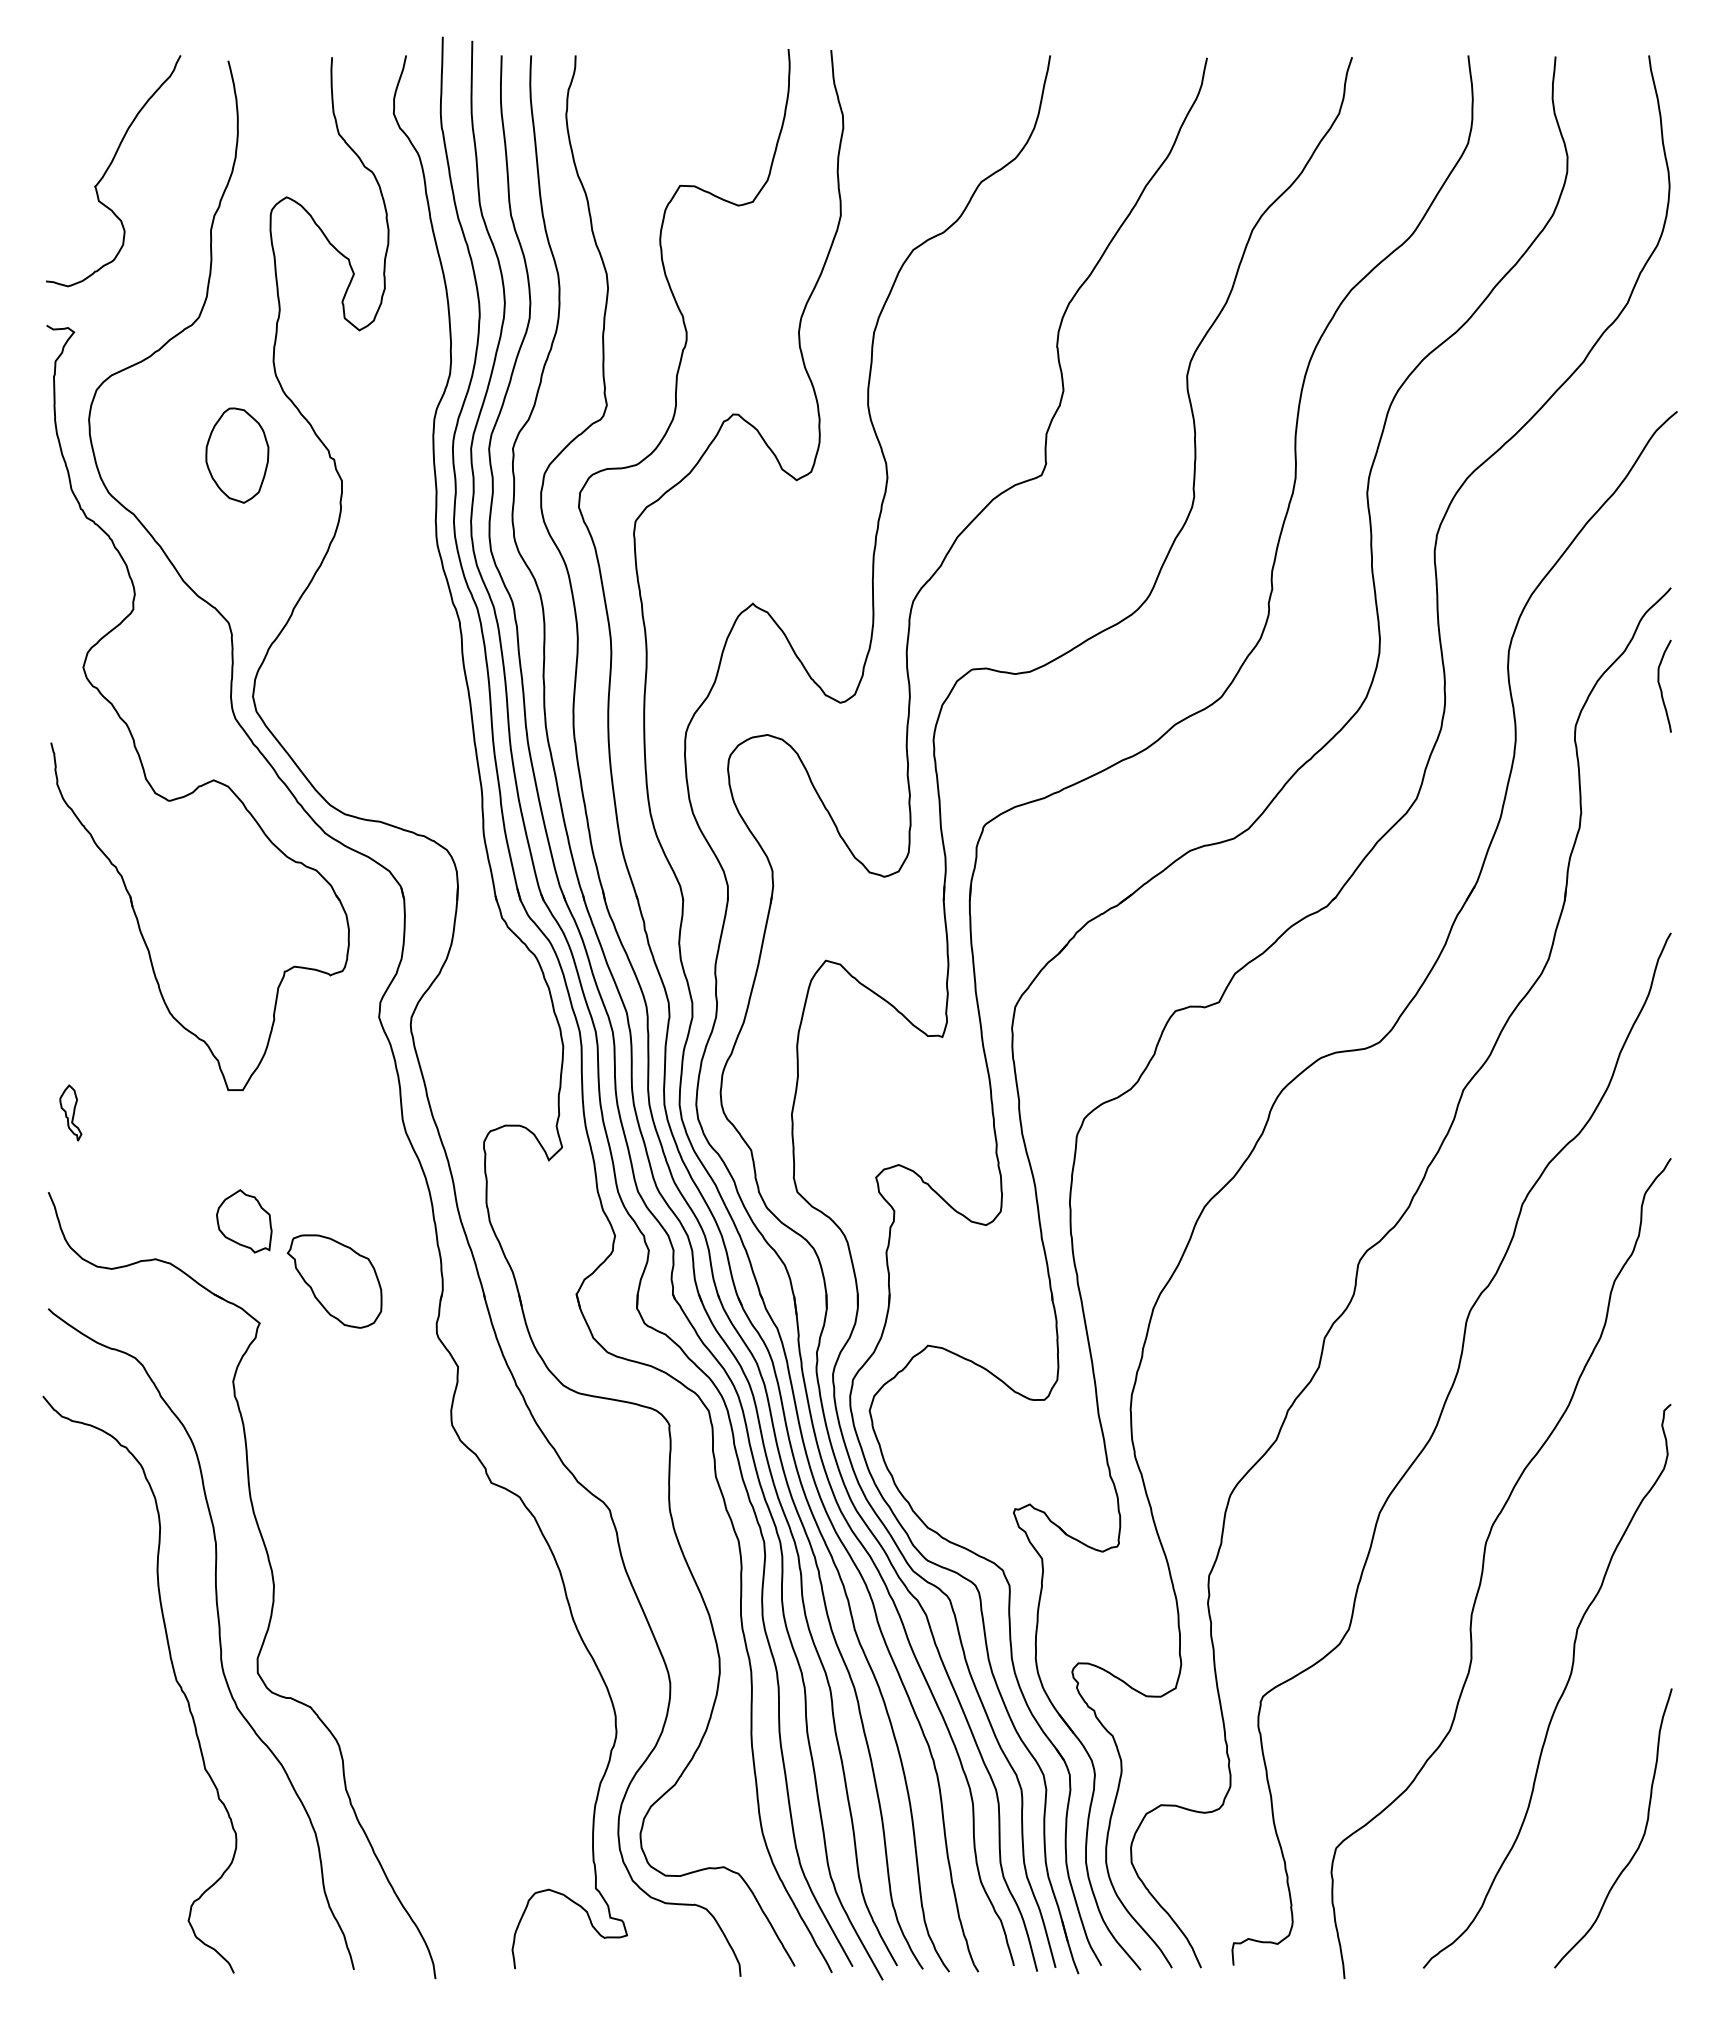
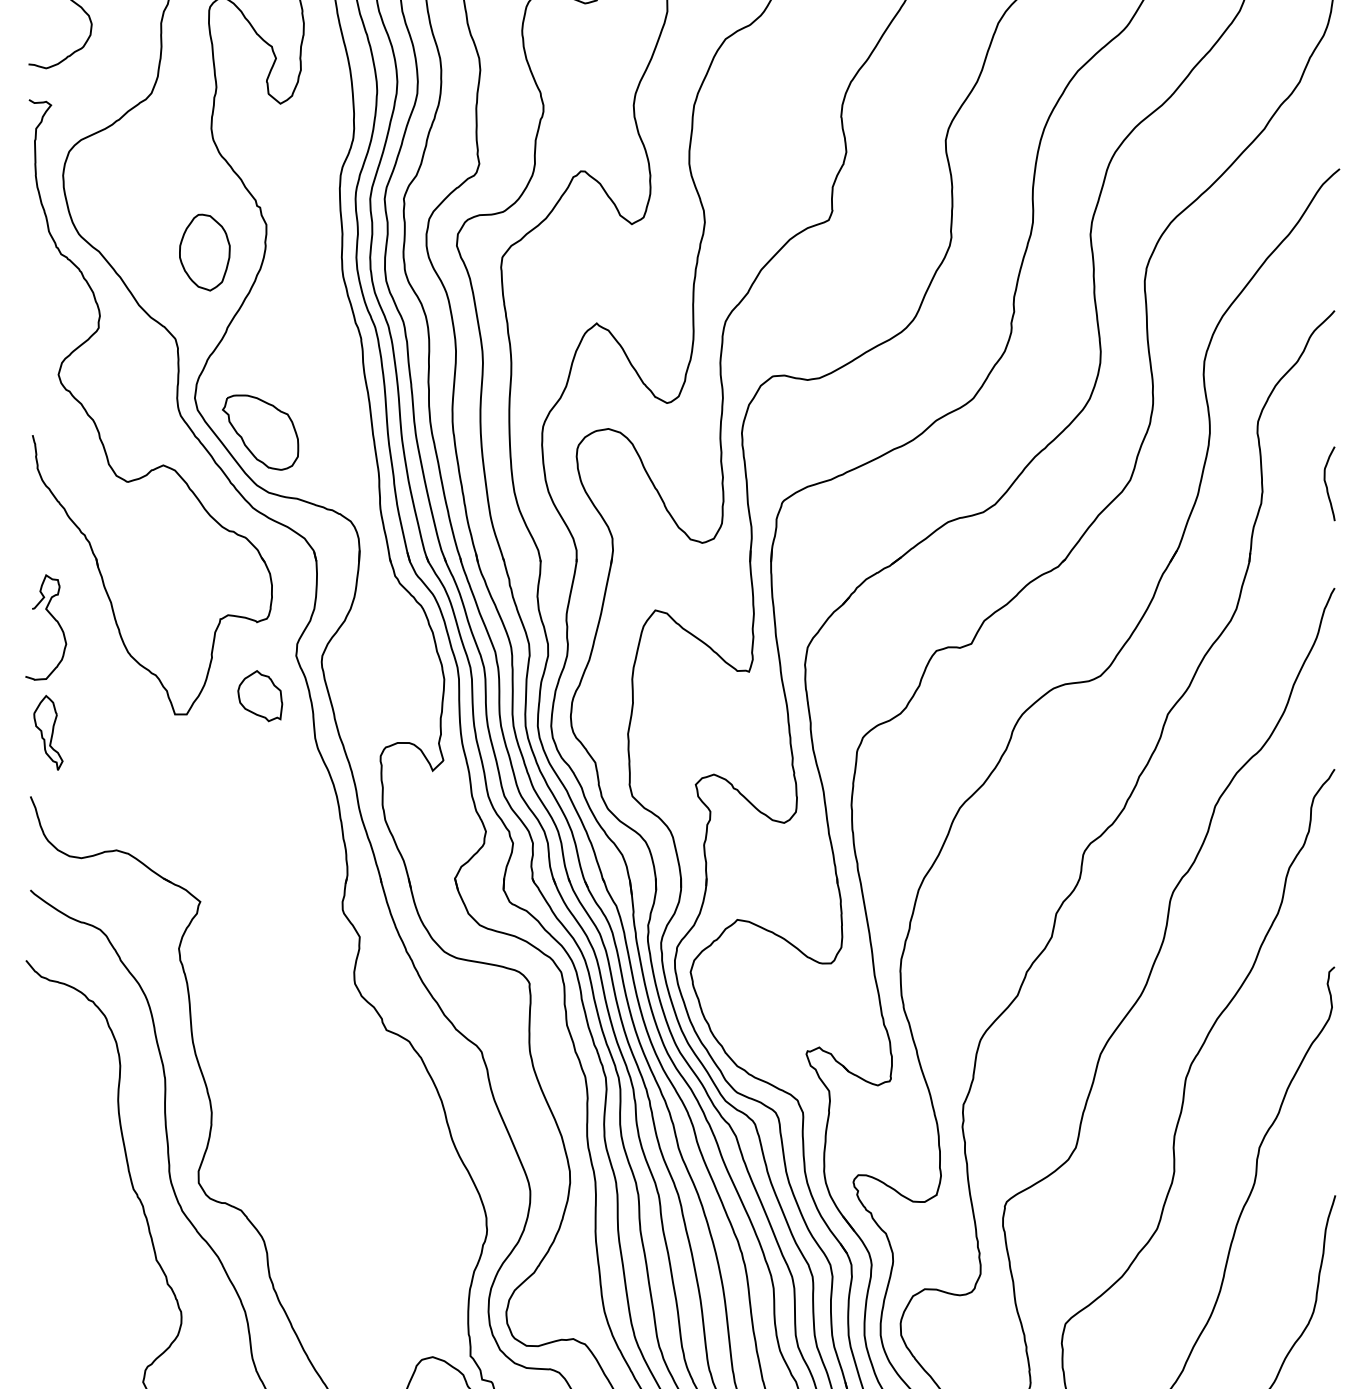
part: (237, 455) -> (204, 252), moved
curve: (1661, 687) -> (1327, 484), moved
curve: (77, 971) -> (53, 619), added
part: (70, 1112) -> (48, 732), size x1.67
part: (244, 1221) -> (260, 696), moved
part: (334, 1281) -> (260, 432), moved

